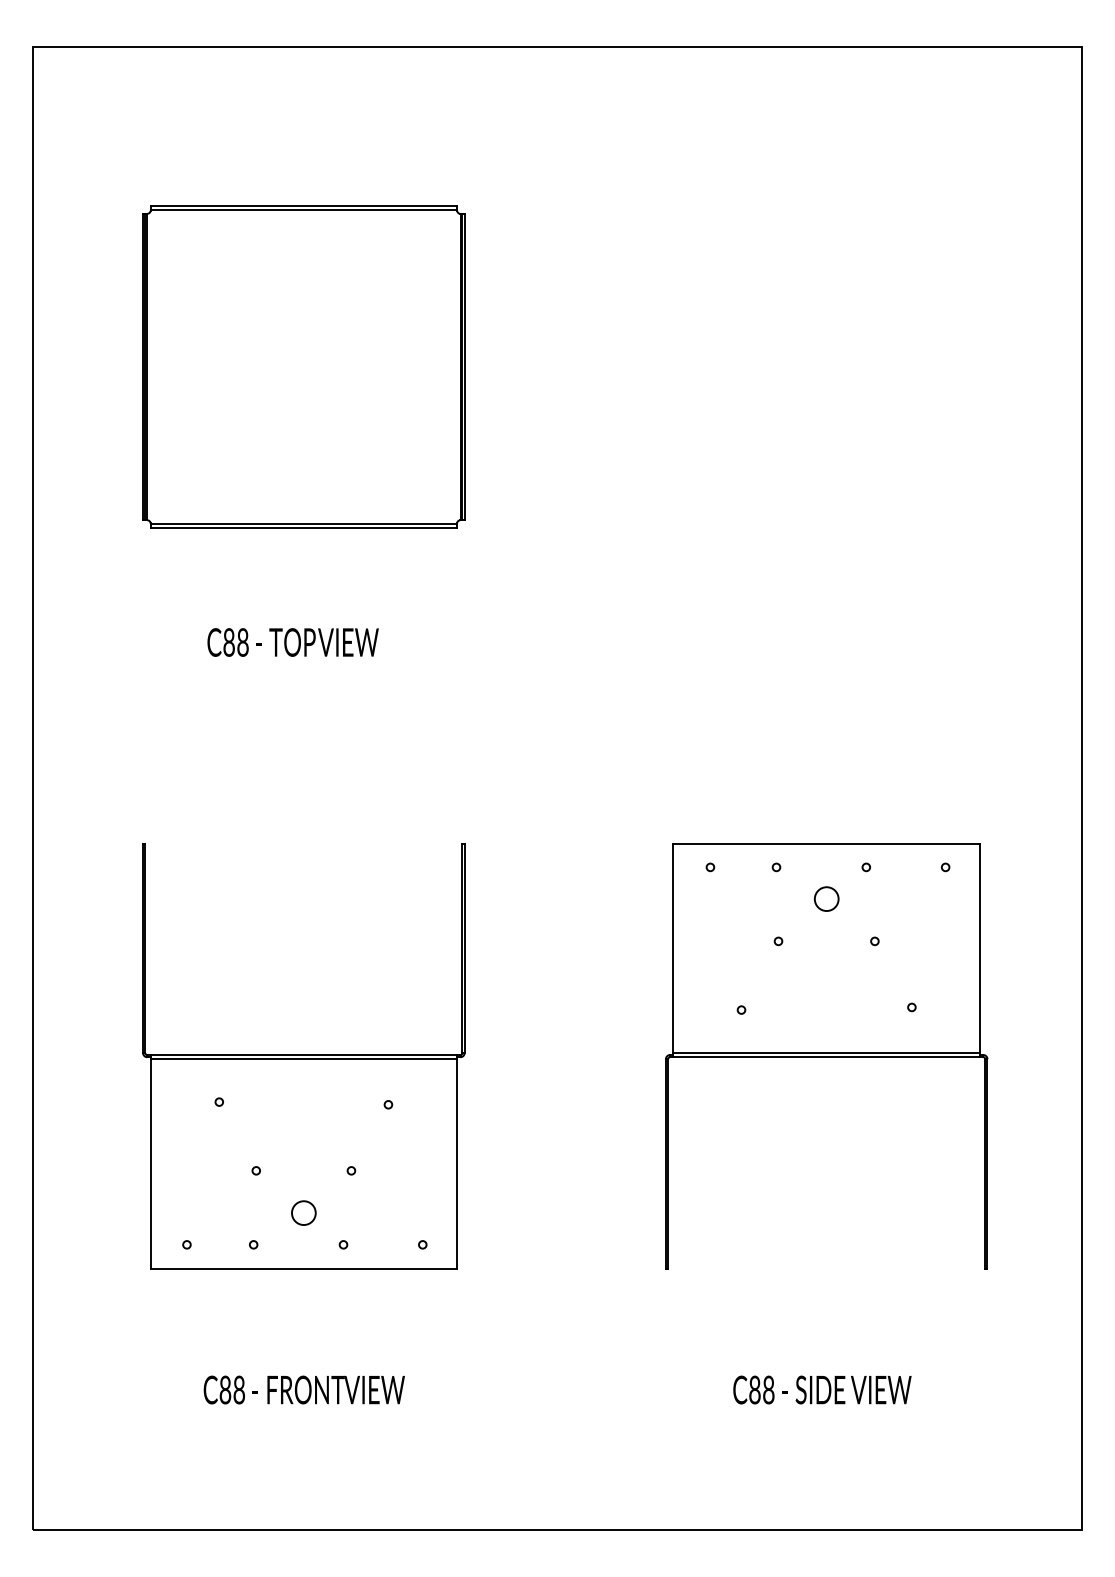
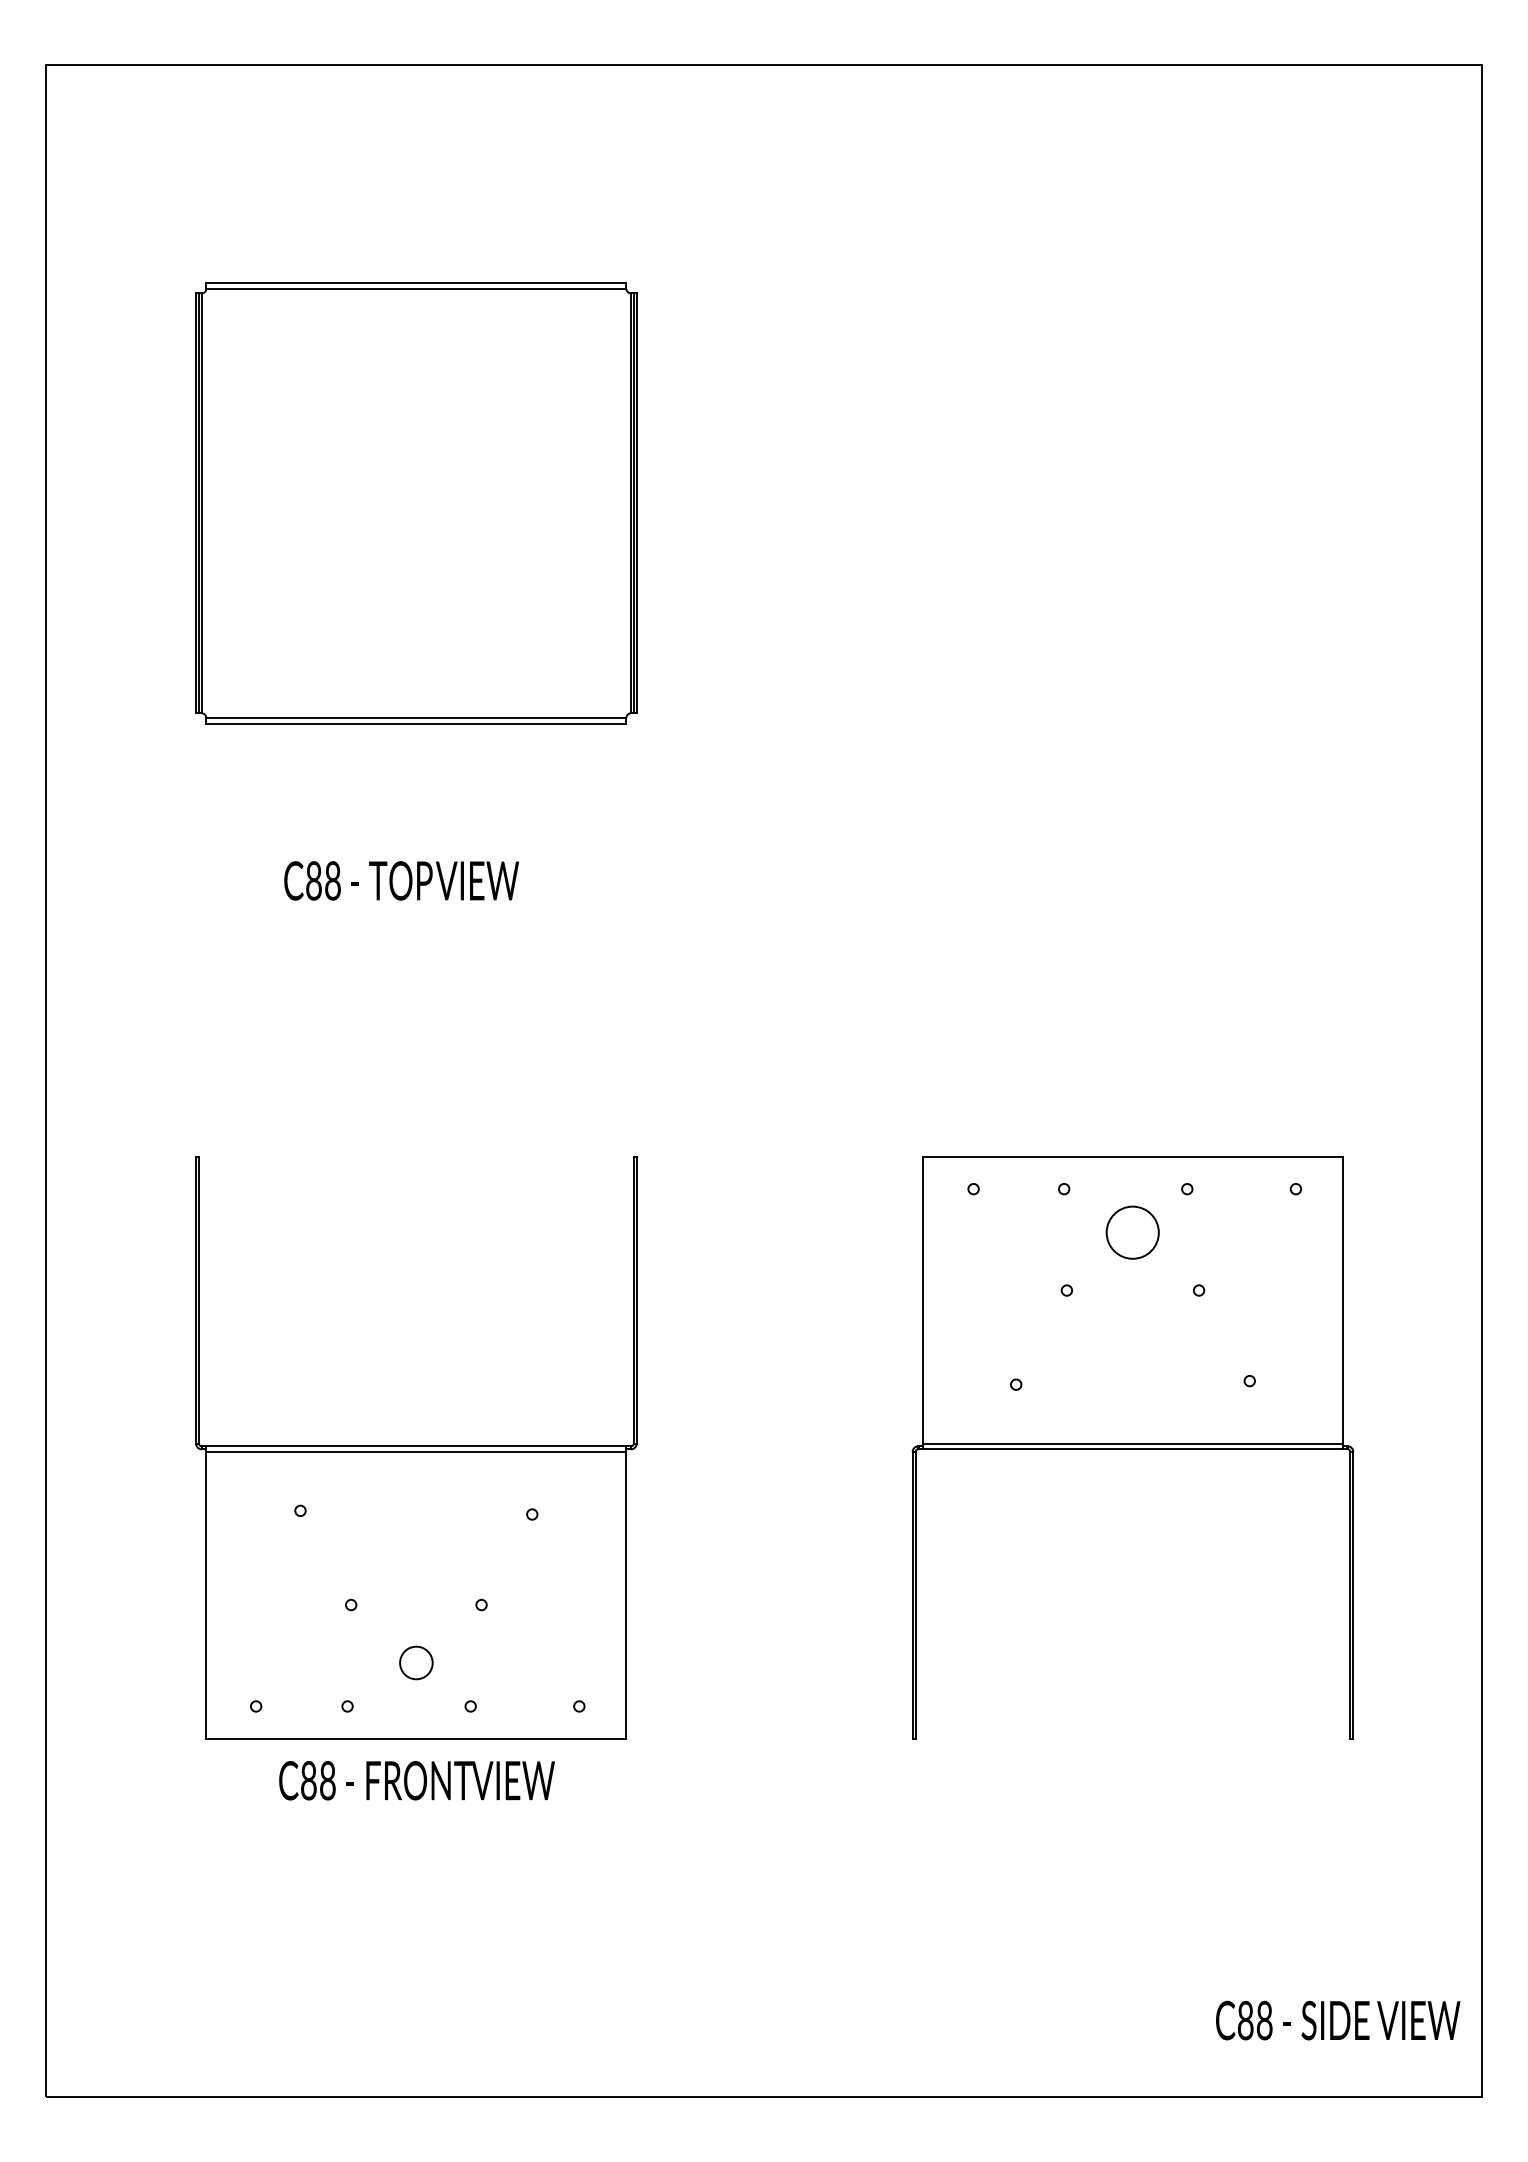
circle: (826, 898) -> (1132, 1231), size x1.6
text: (303, 1389) -> (415, 1780), moved
text: (822, 1389) -> (1338, 2019), moved

